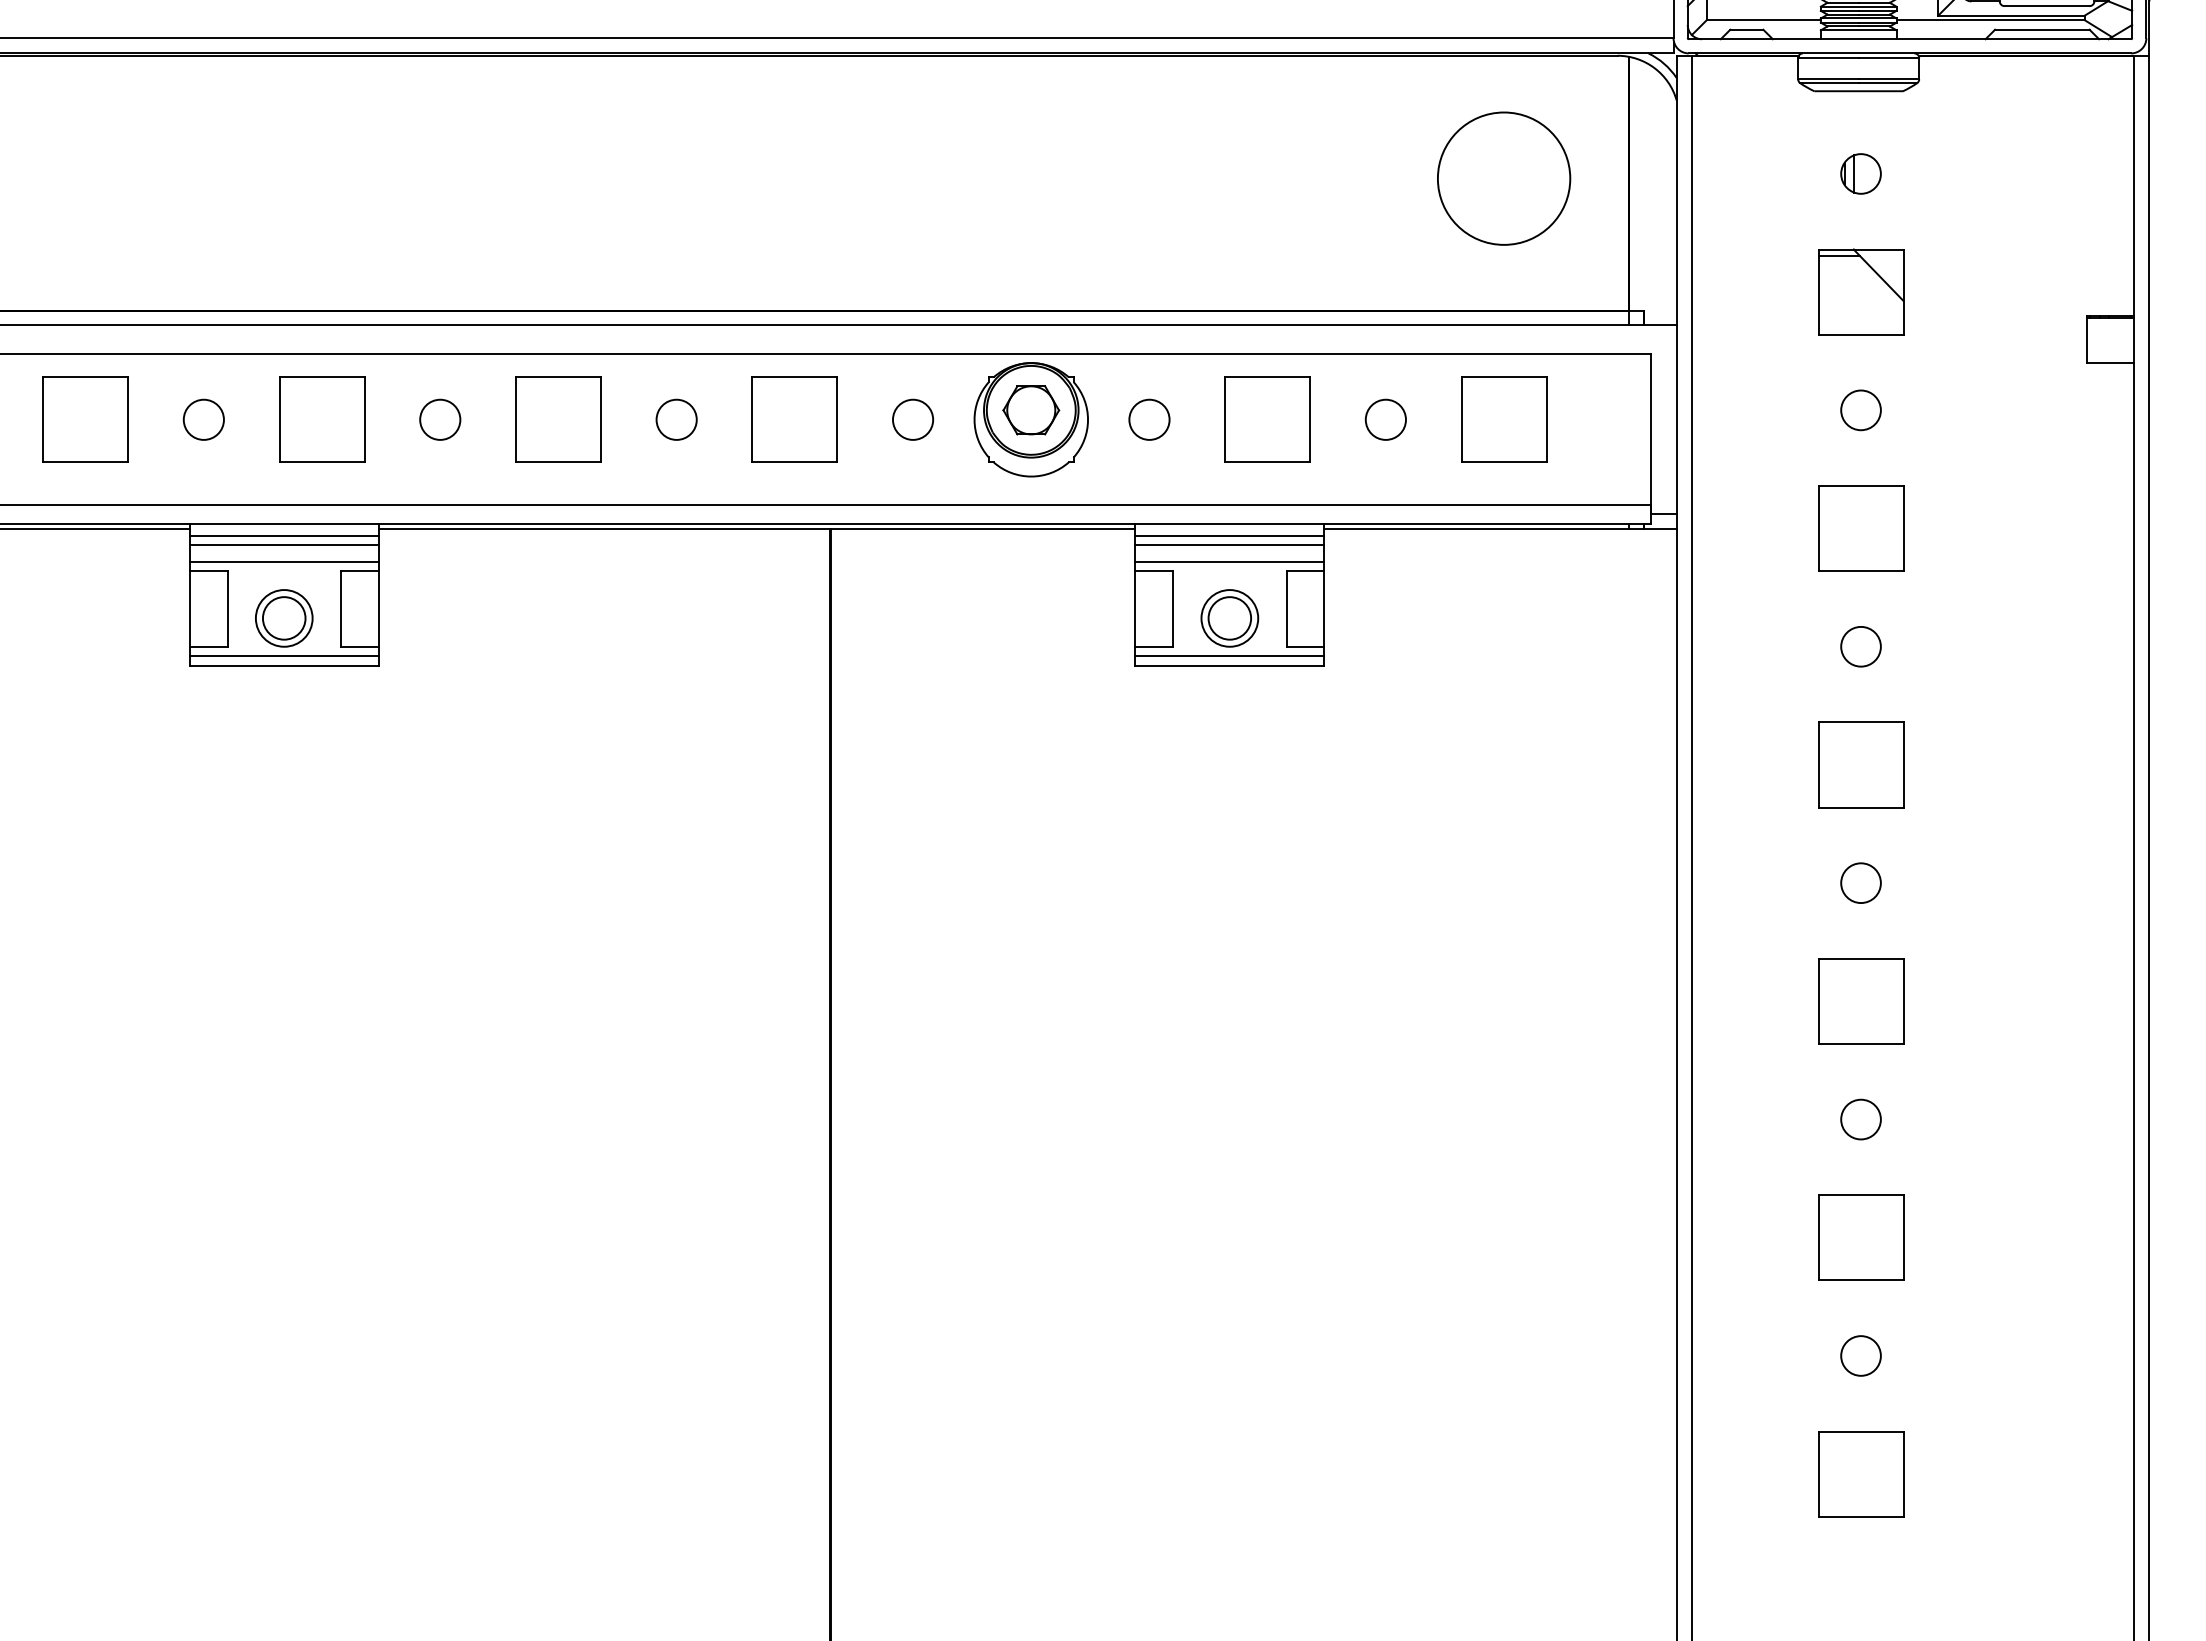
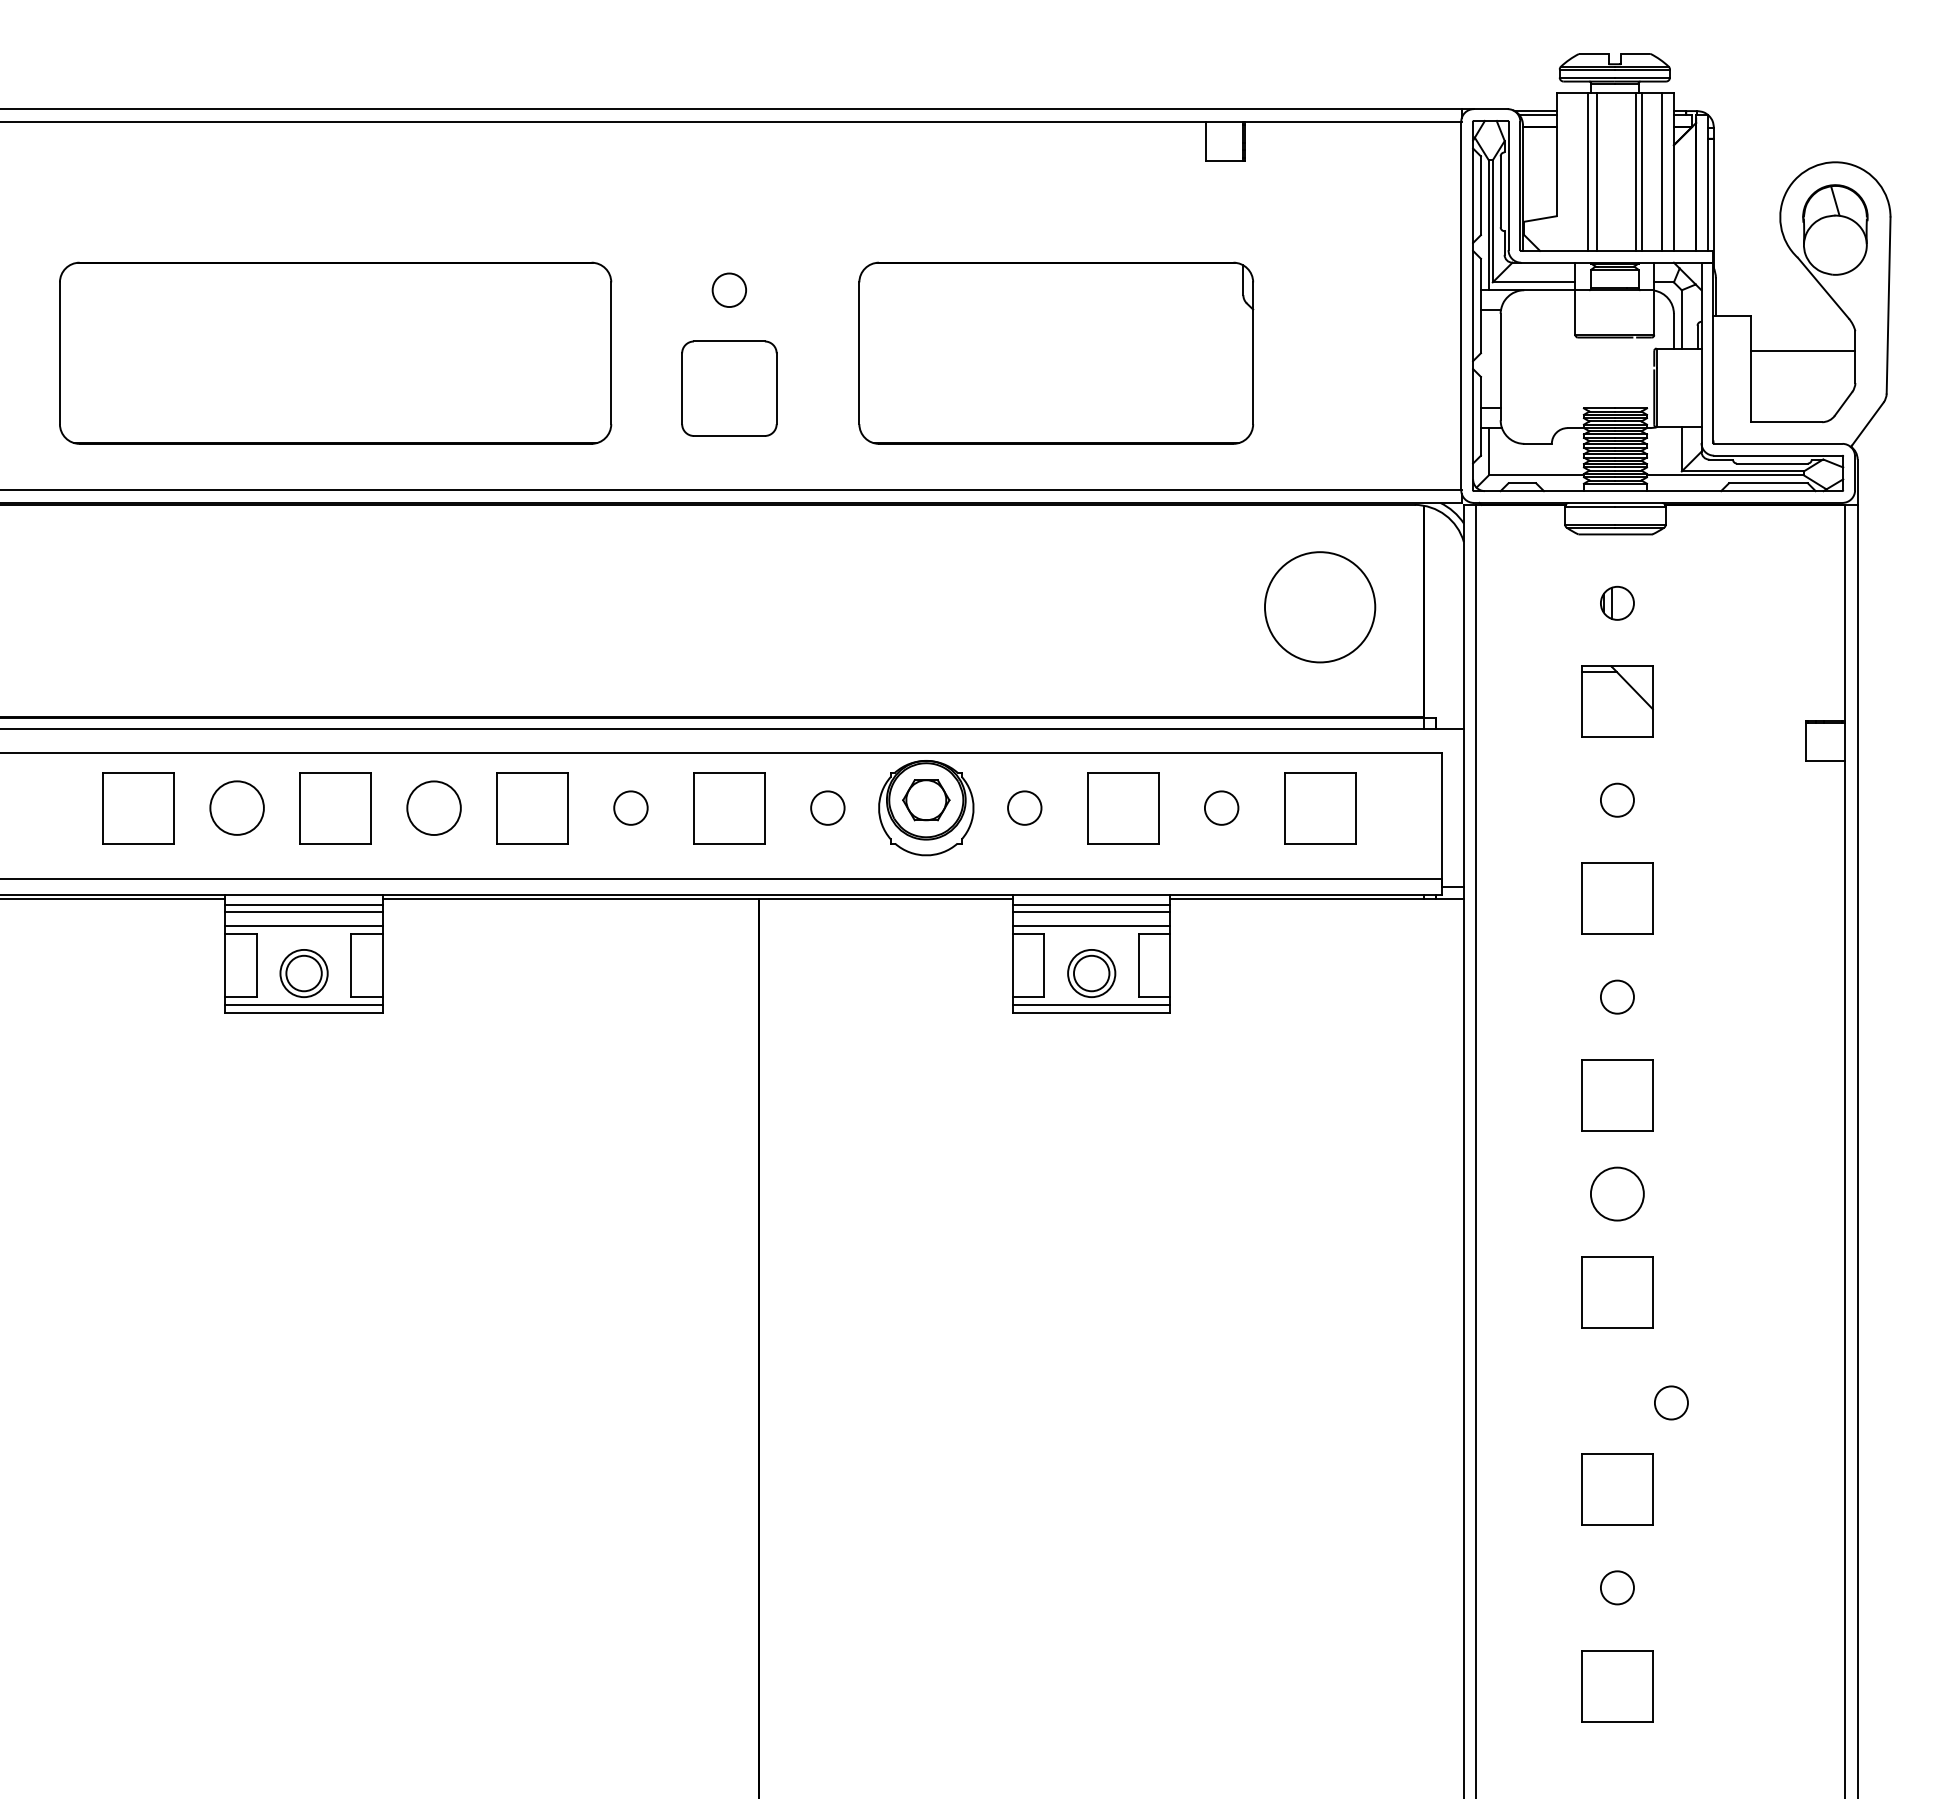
circle: (203, 419) -> (236, 807), size x1.6
circle: (439, 419) -> (433, 807), size x1.6
circle: (1861, 882) -> (1617, 1193), size x1.6
circle: (1861, 1119) -> (1671, 1402), moved

